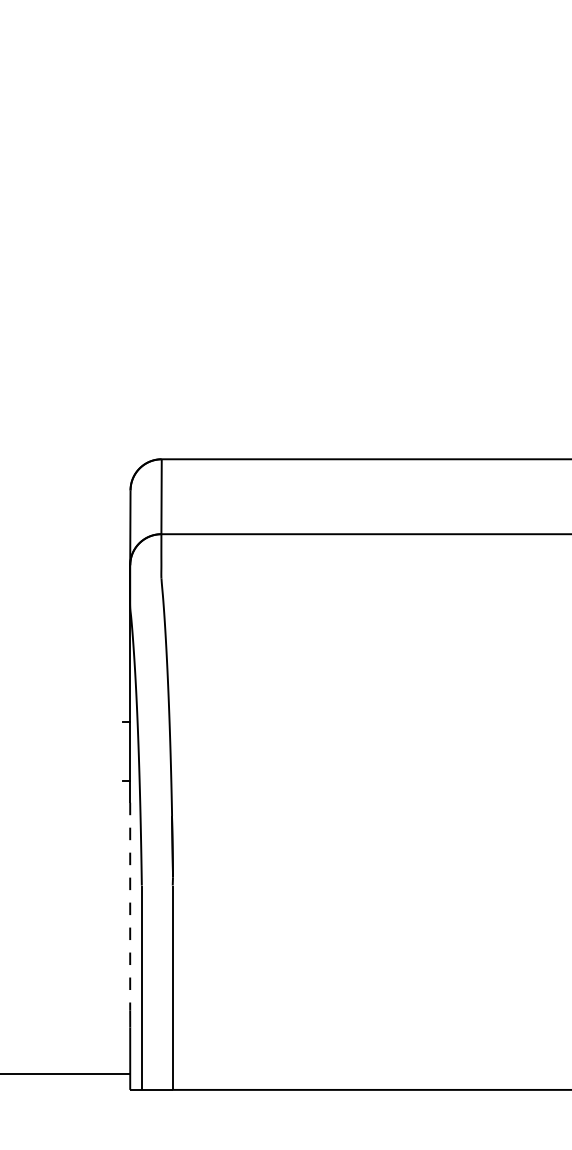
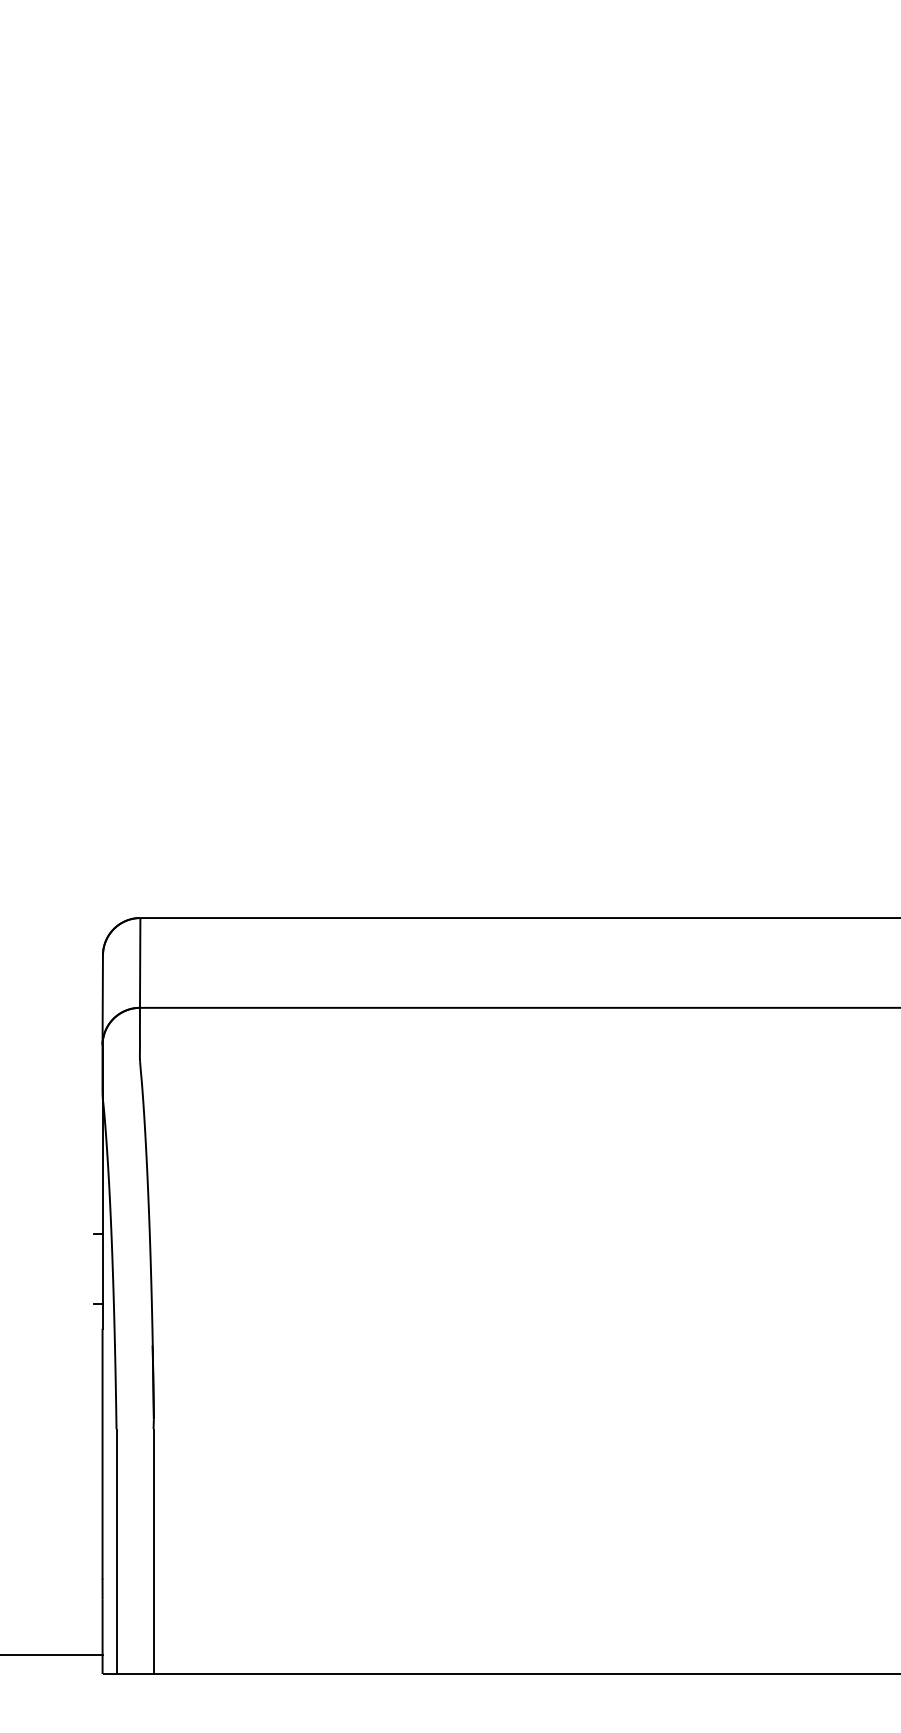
line: (130, 906) -> (102, 1454), dashed -> solid

